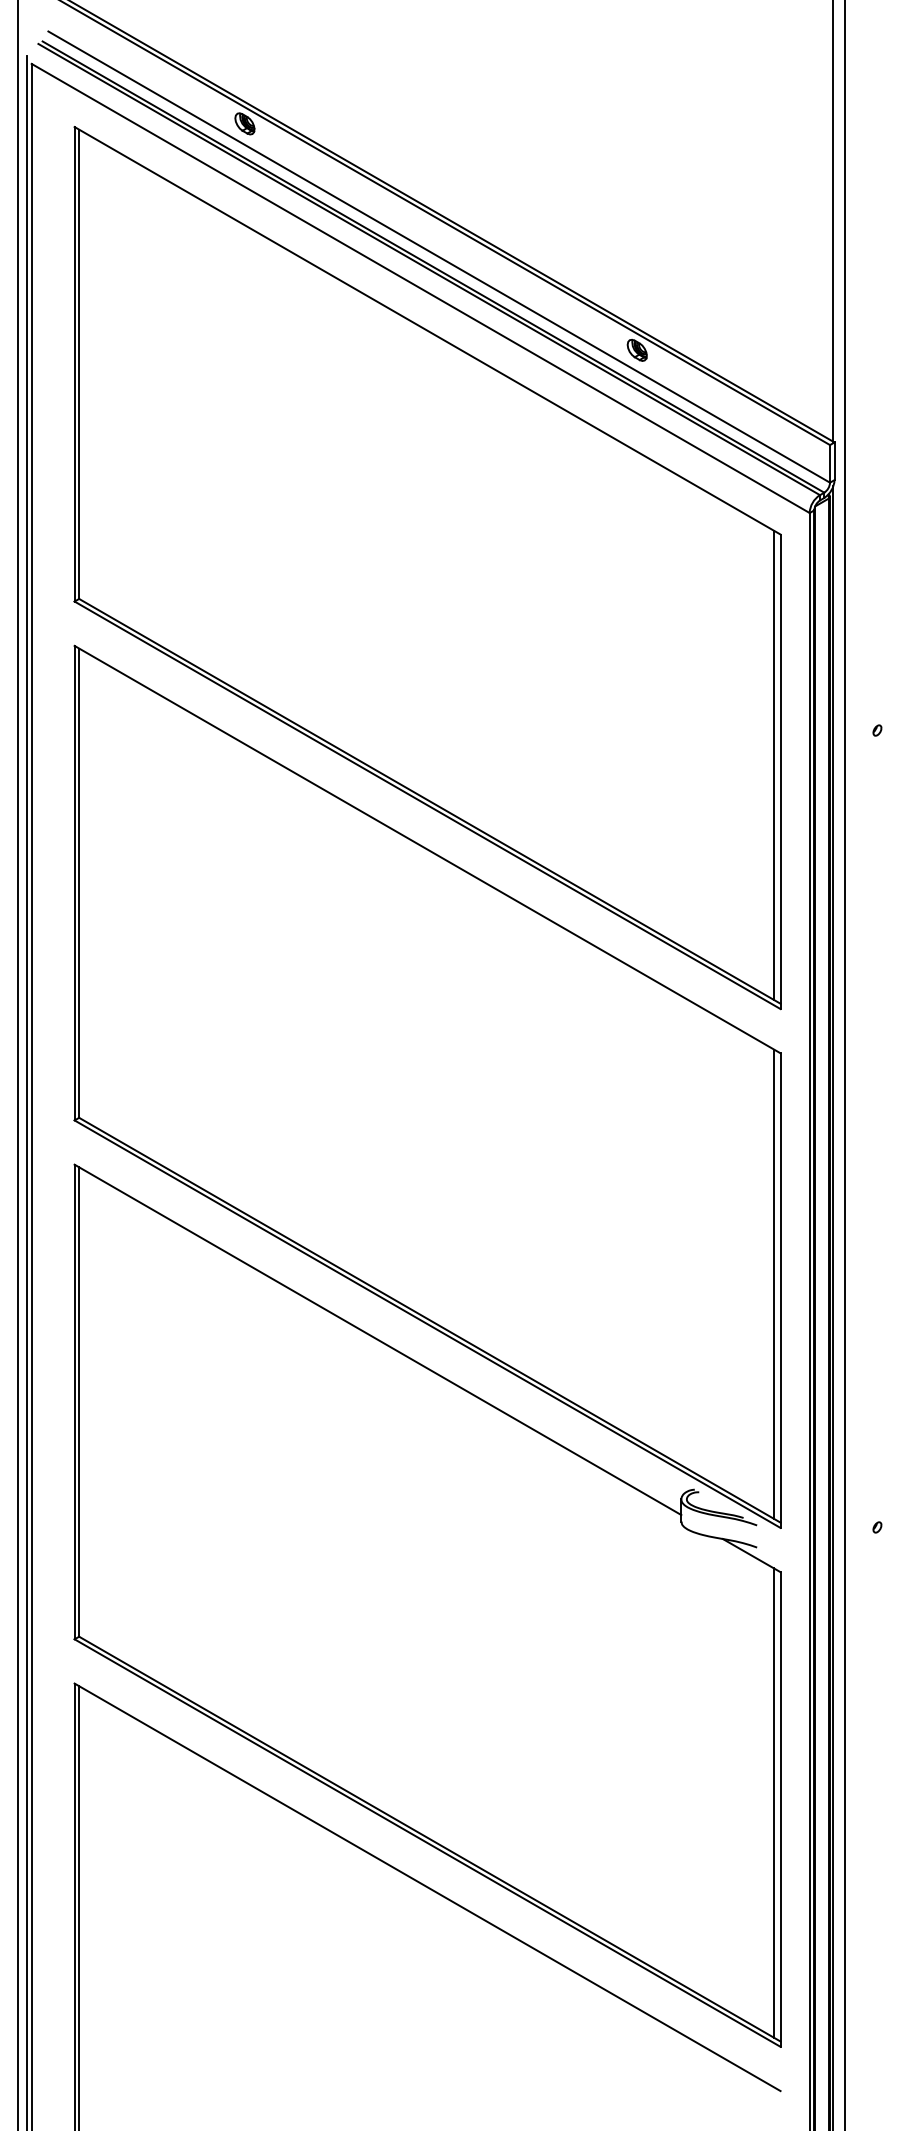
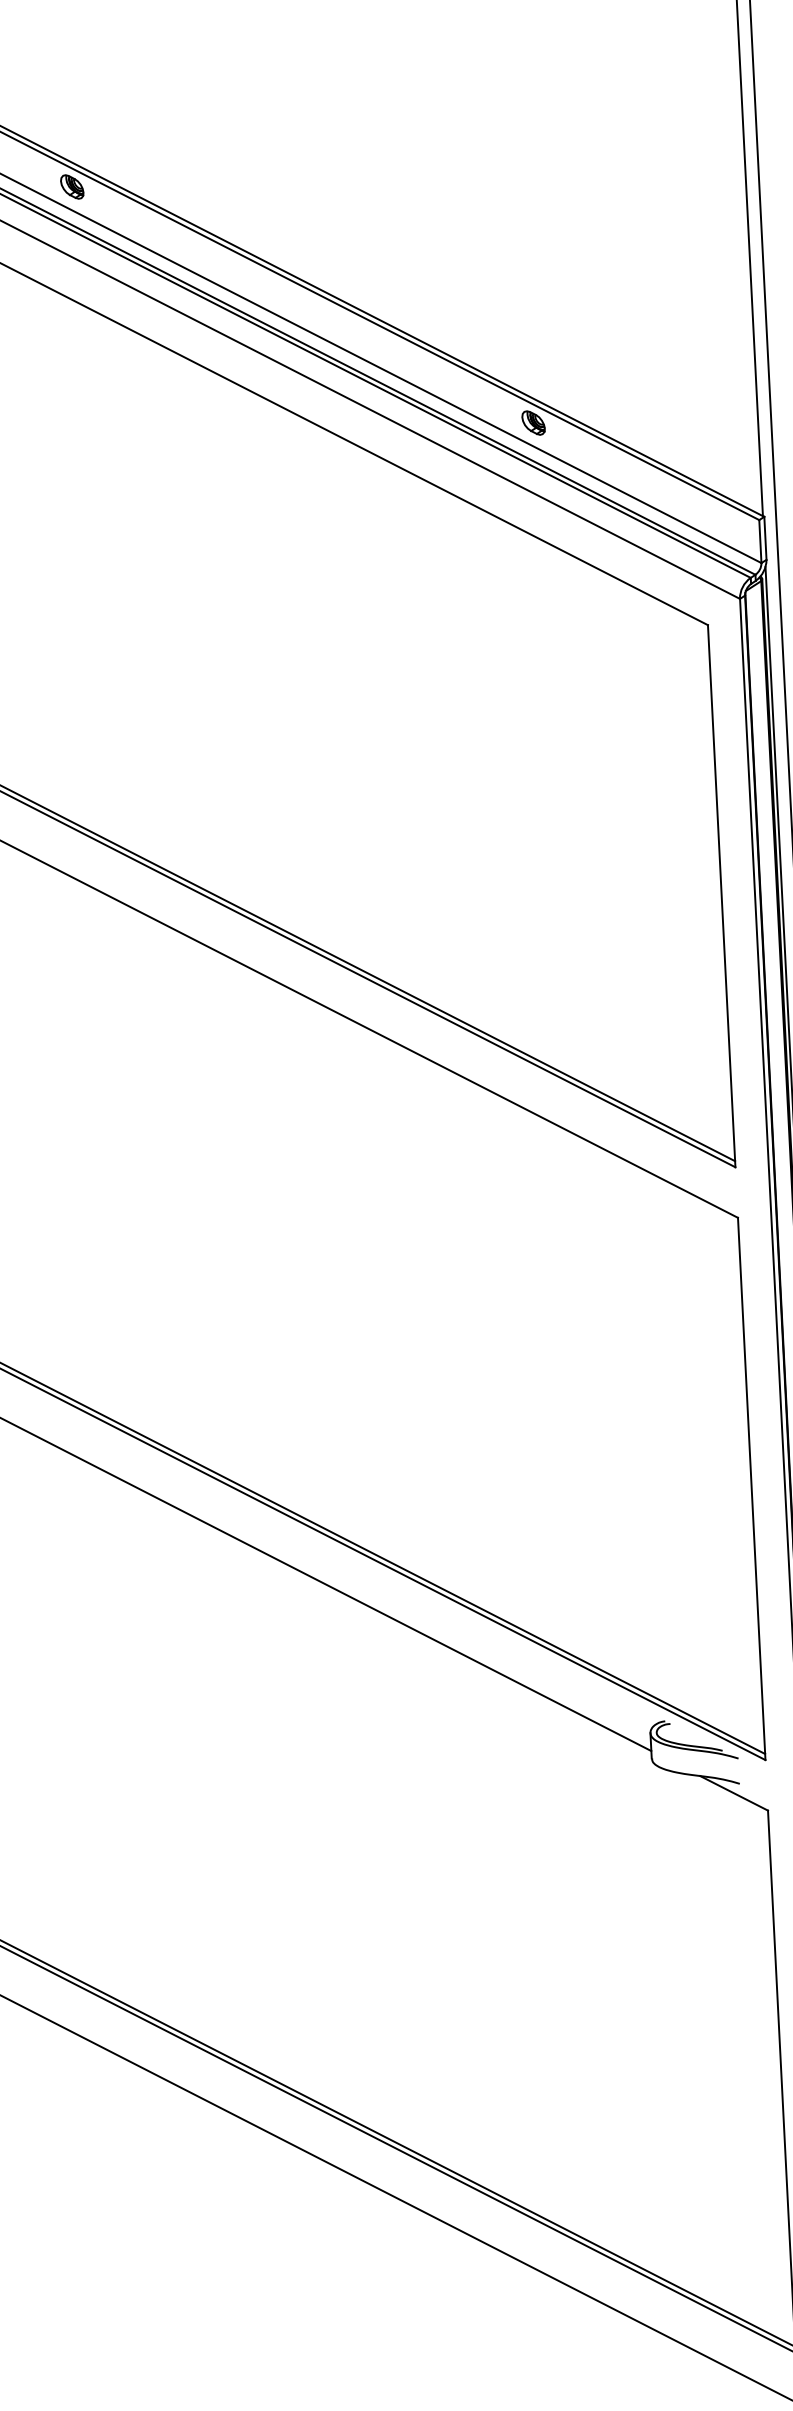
line: (773, 764) -> (713, 888), removed
line: (773, 1283) -> (743, 1481), removed
line: (773, 1802) -> (773, 2074), removed

